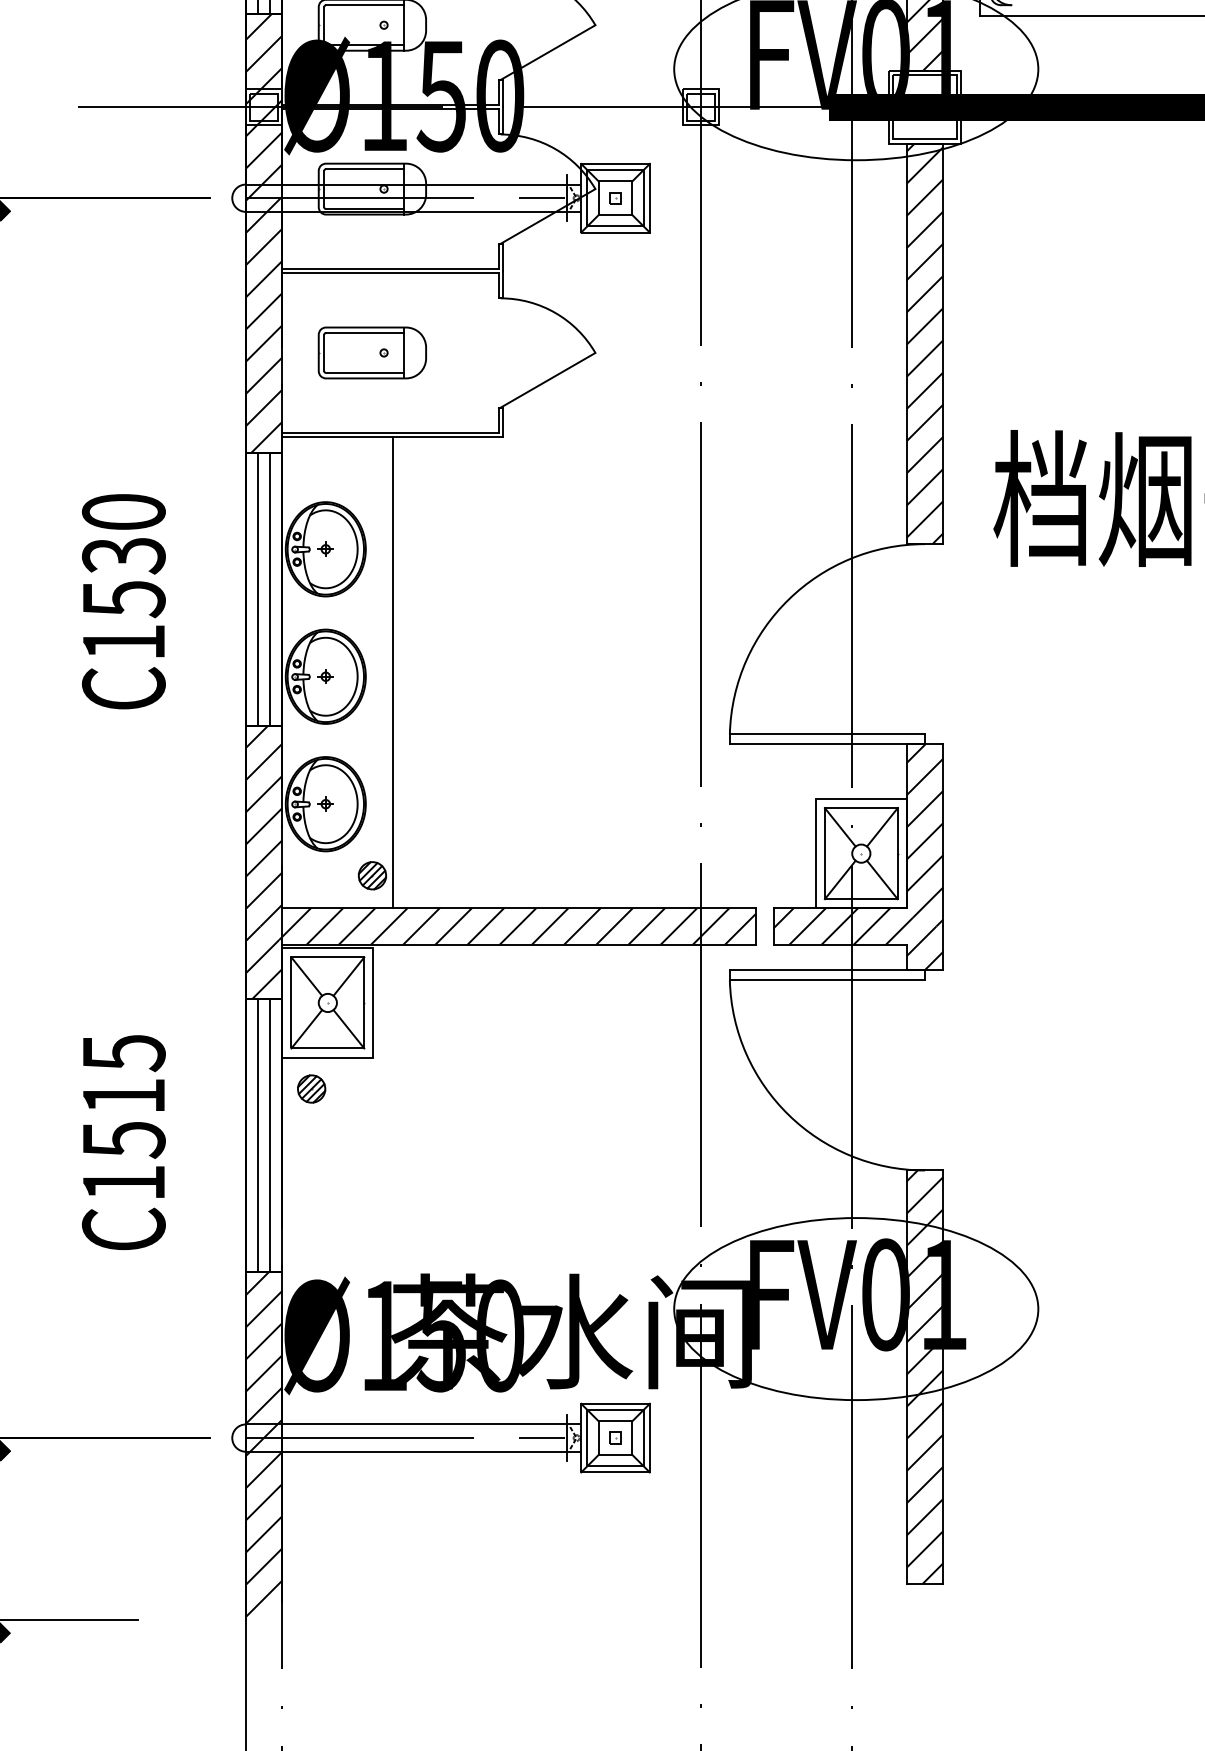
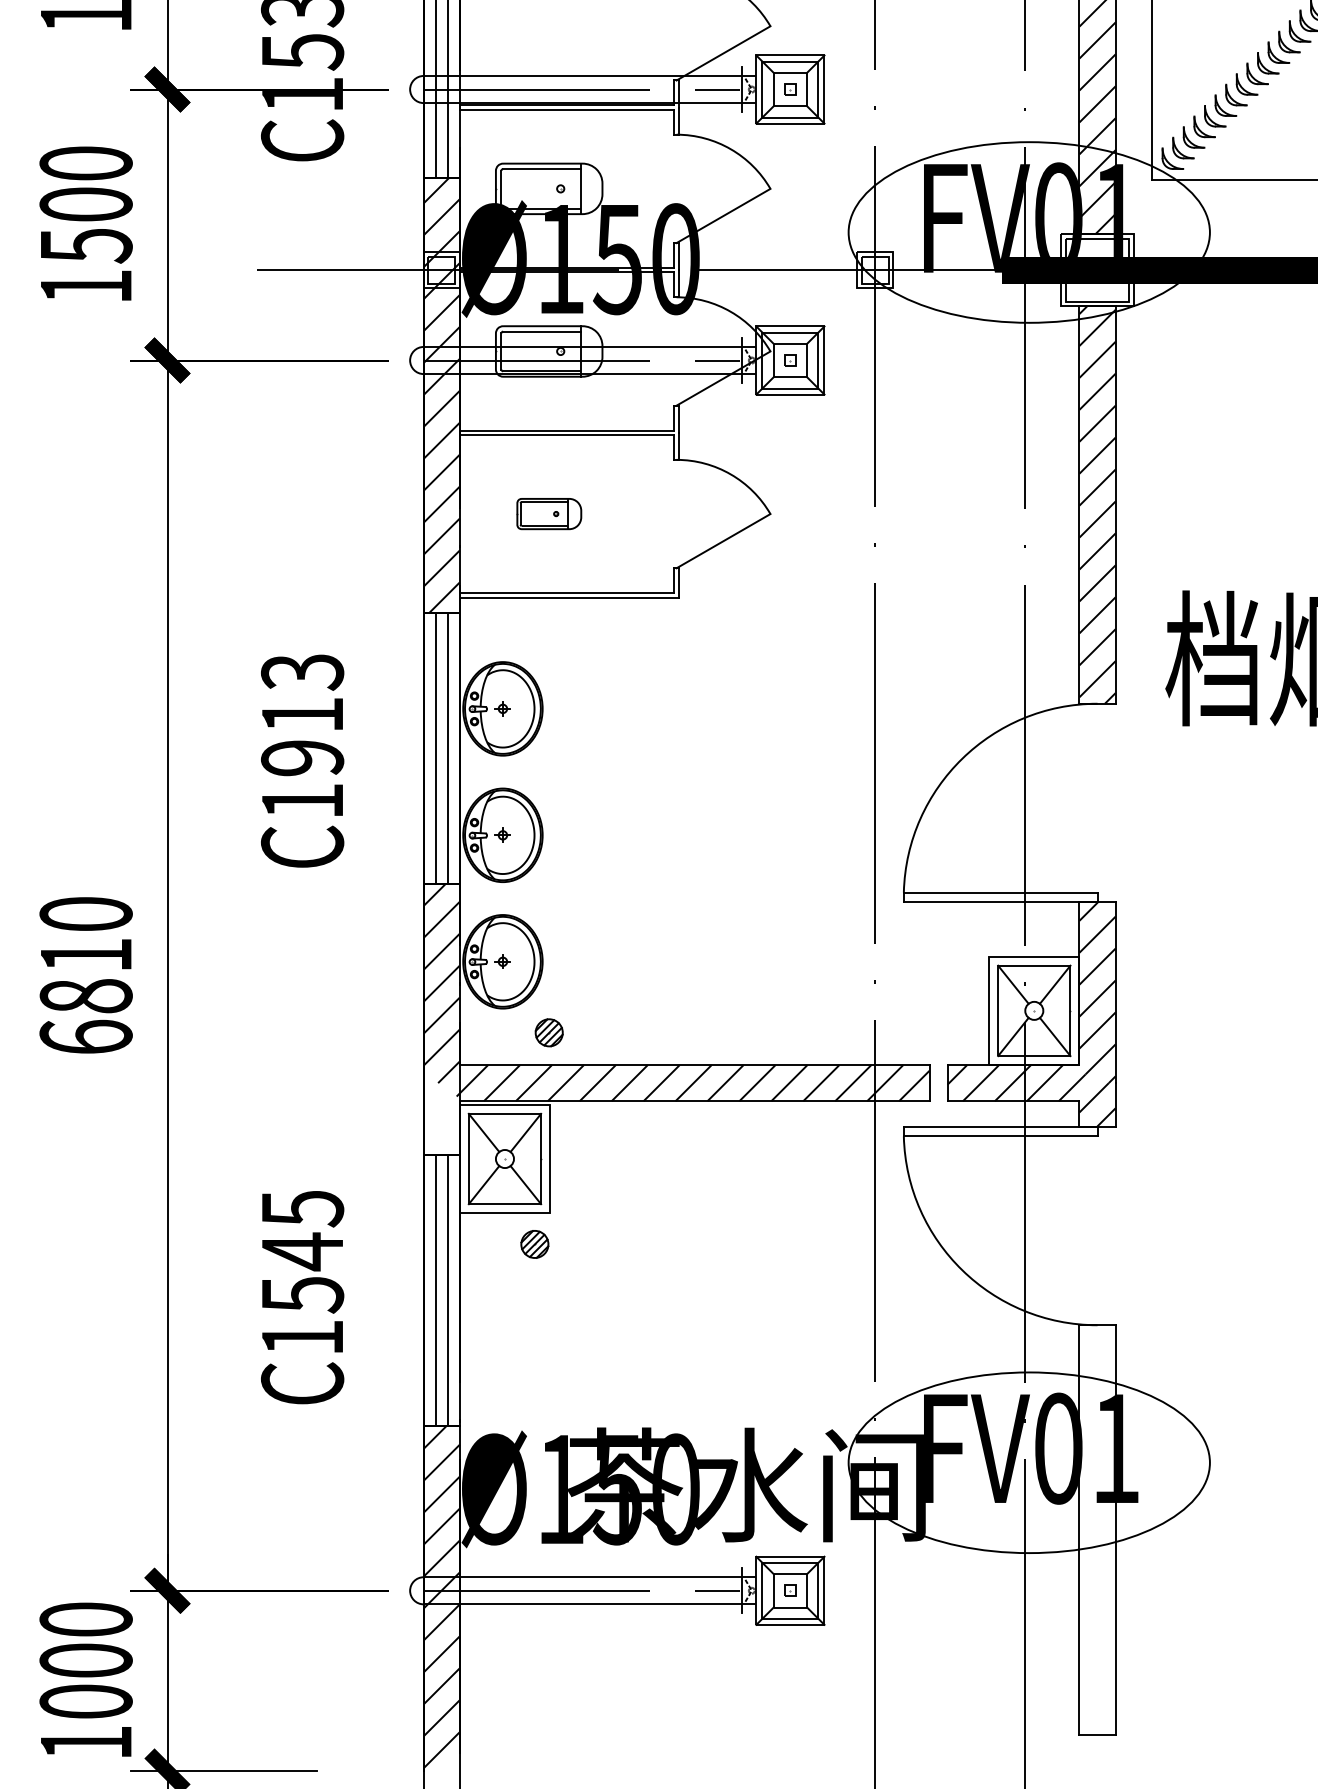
part: (372, 352) -> (549, 513), size x0.6
text: (123, 555) -> (302, 715), C1530 -> C1913
line: (392, 672) -> (569, 831), removed
hatch: (263, 963) -> (441, 1119), removed
part: (311, 1089) -> (534, 1244), moved
text: (123, 1096) -> (302, 1251), C1515 -> C1545
hatch: (925, 1377) -> (1097, 1530), removed

